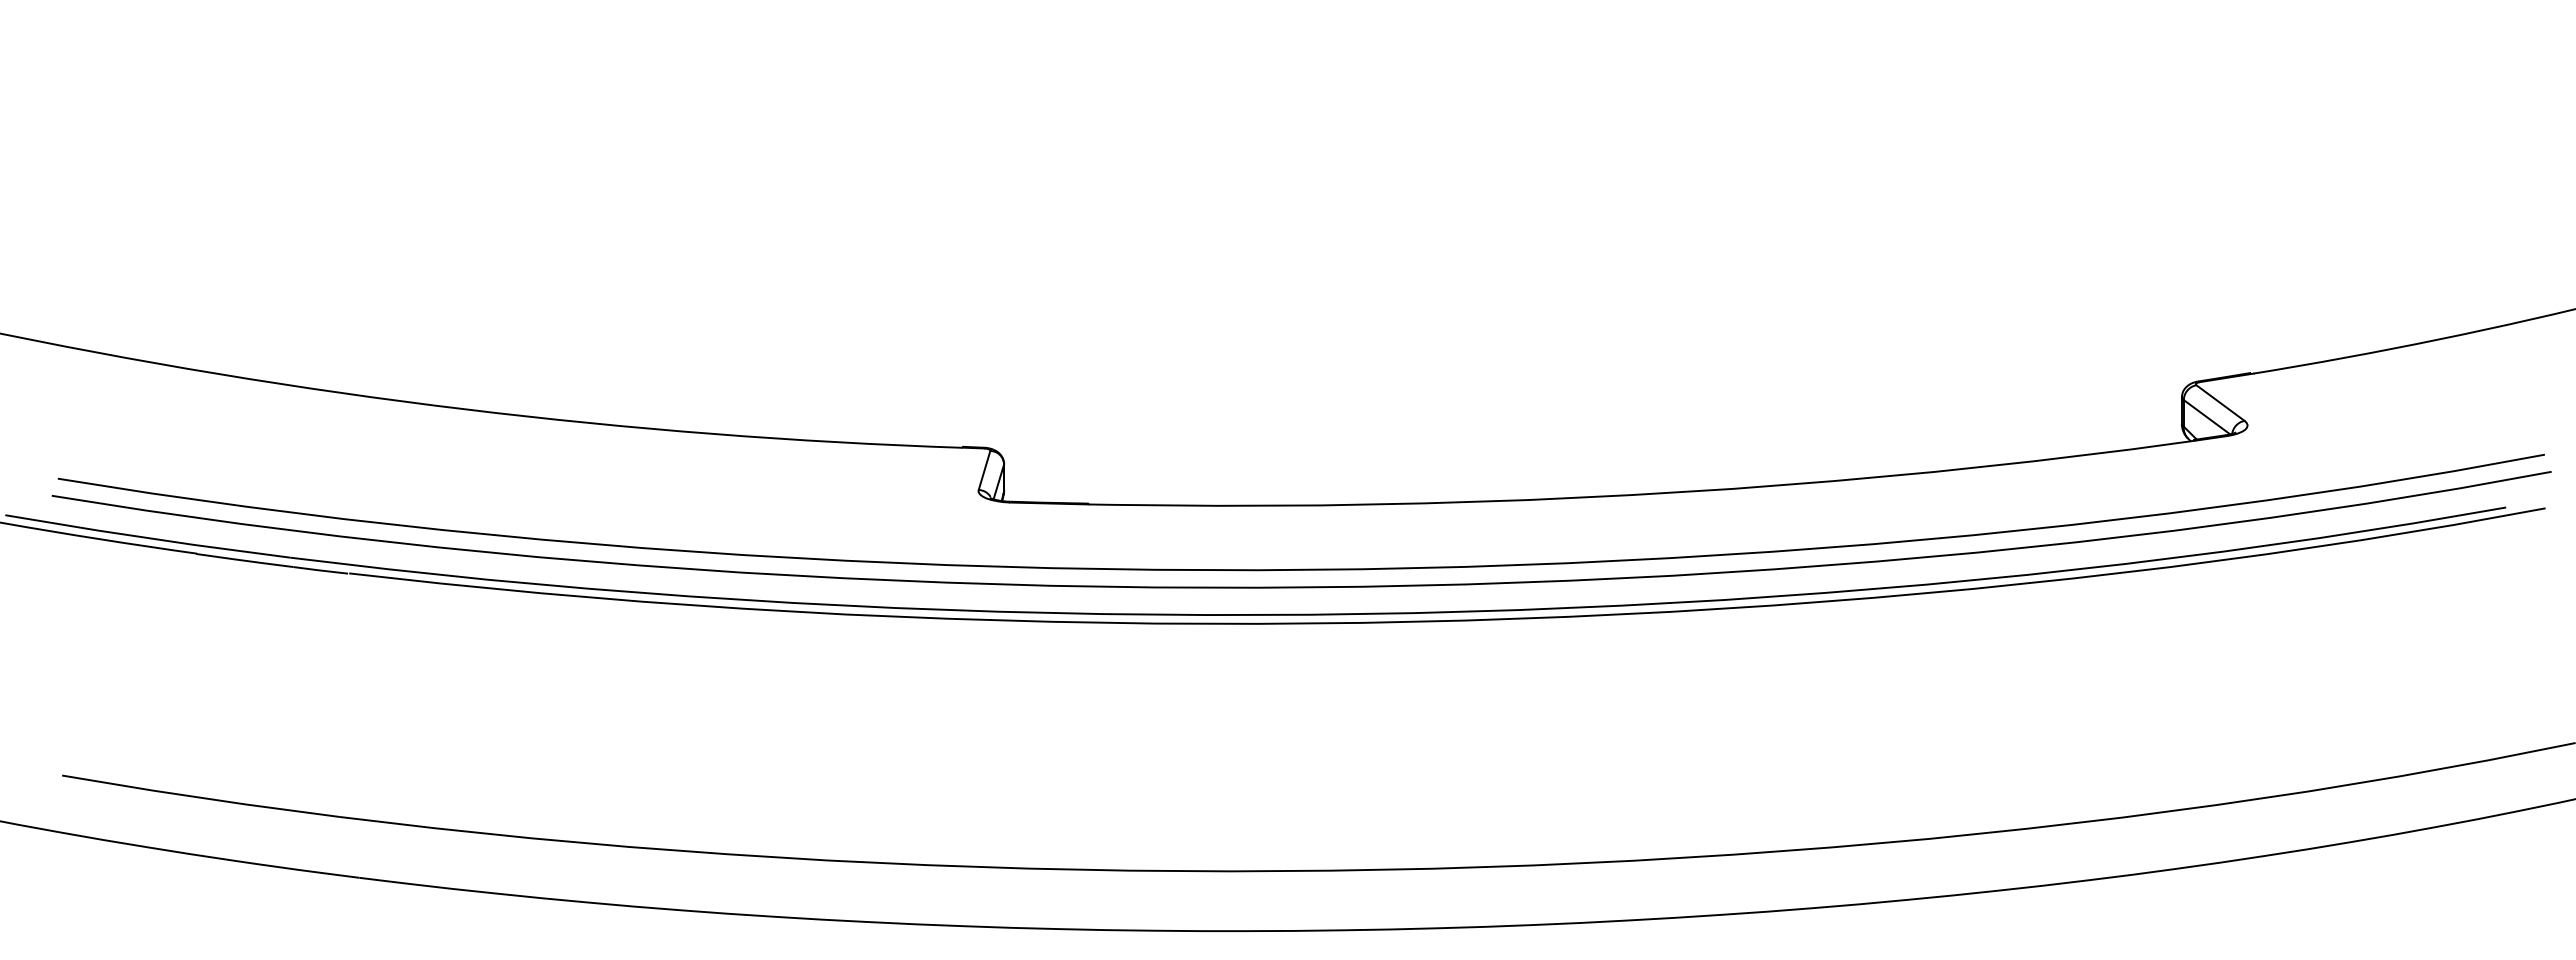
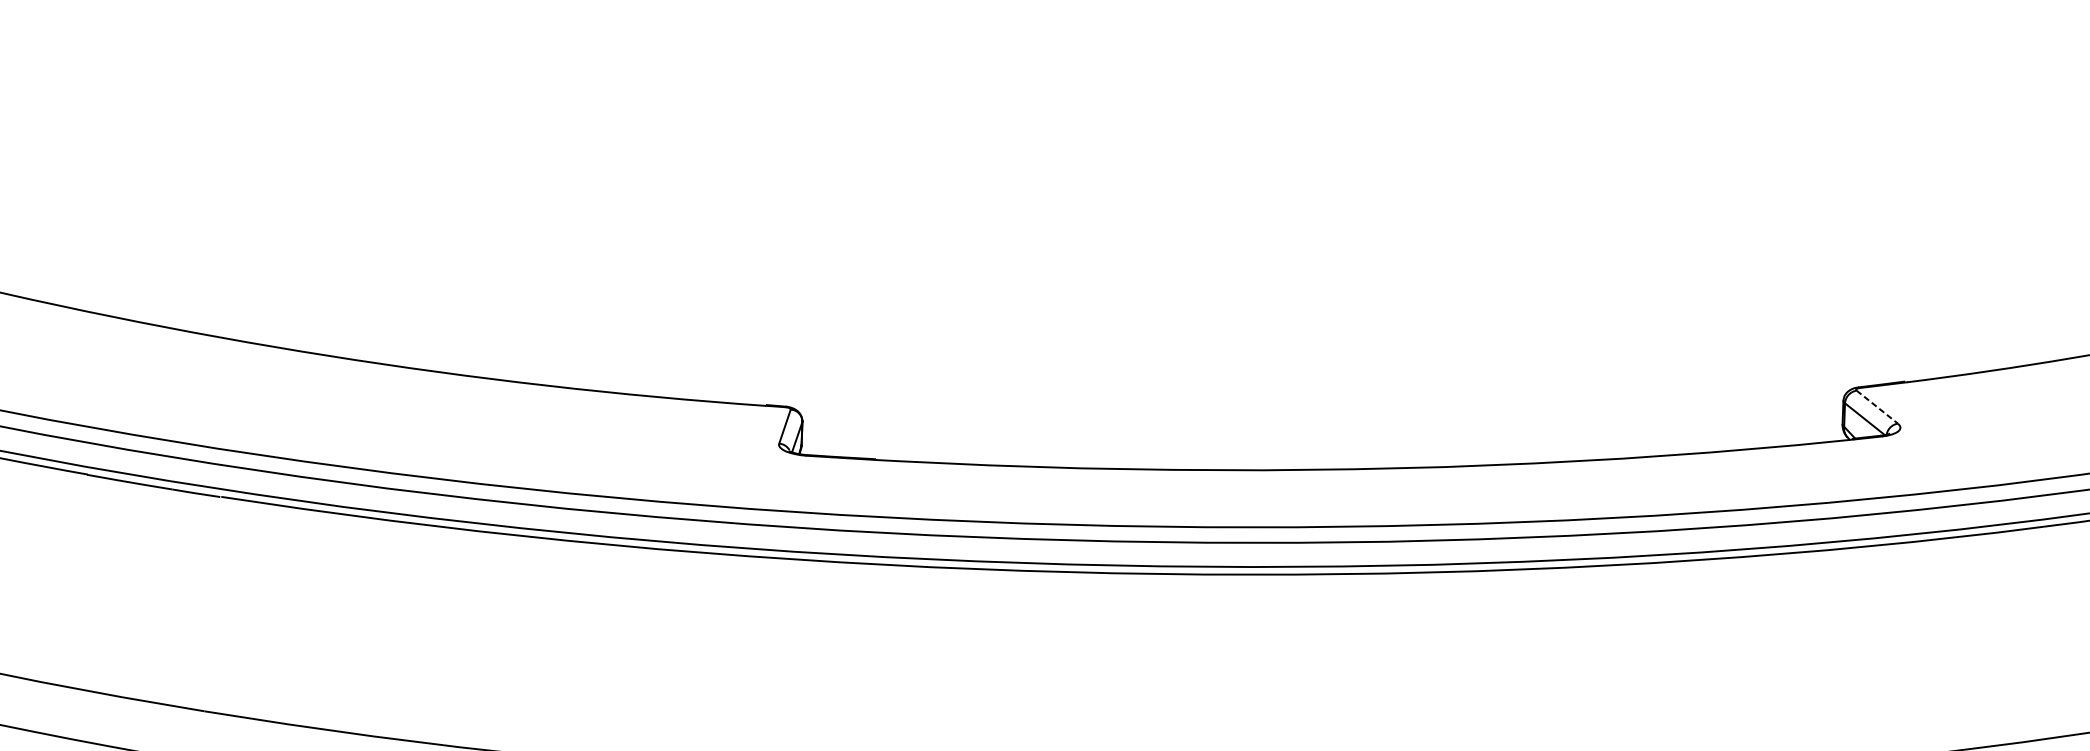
line: (2220, 403) -> (1877, 407), solid -> dashed

